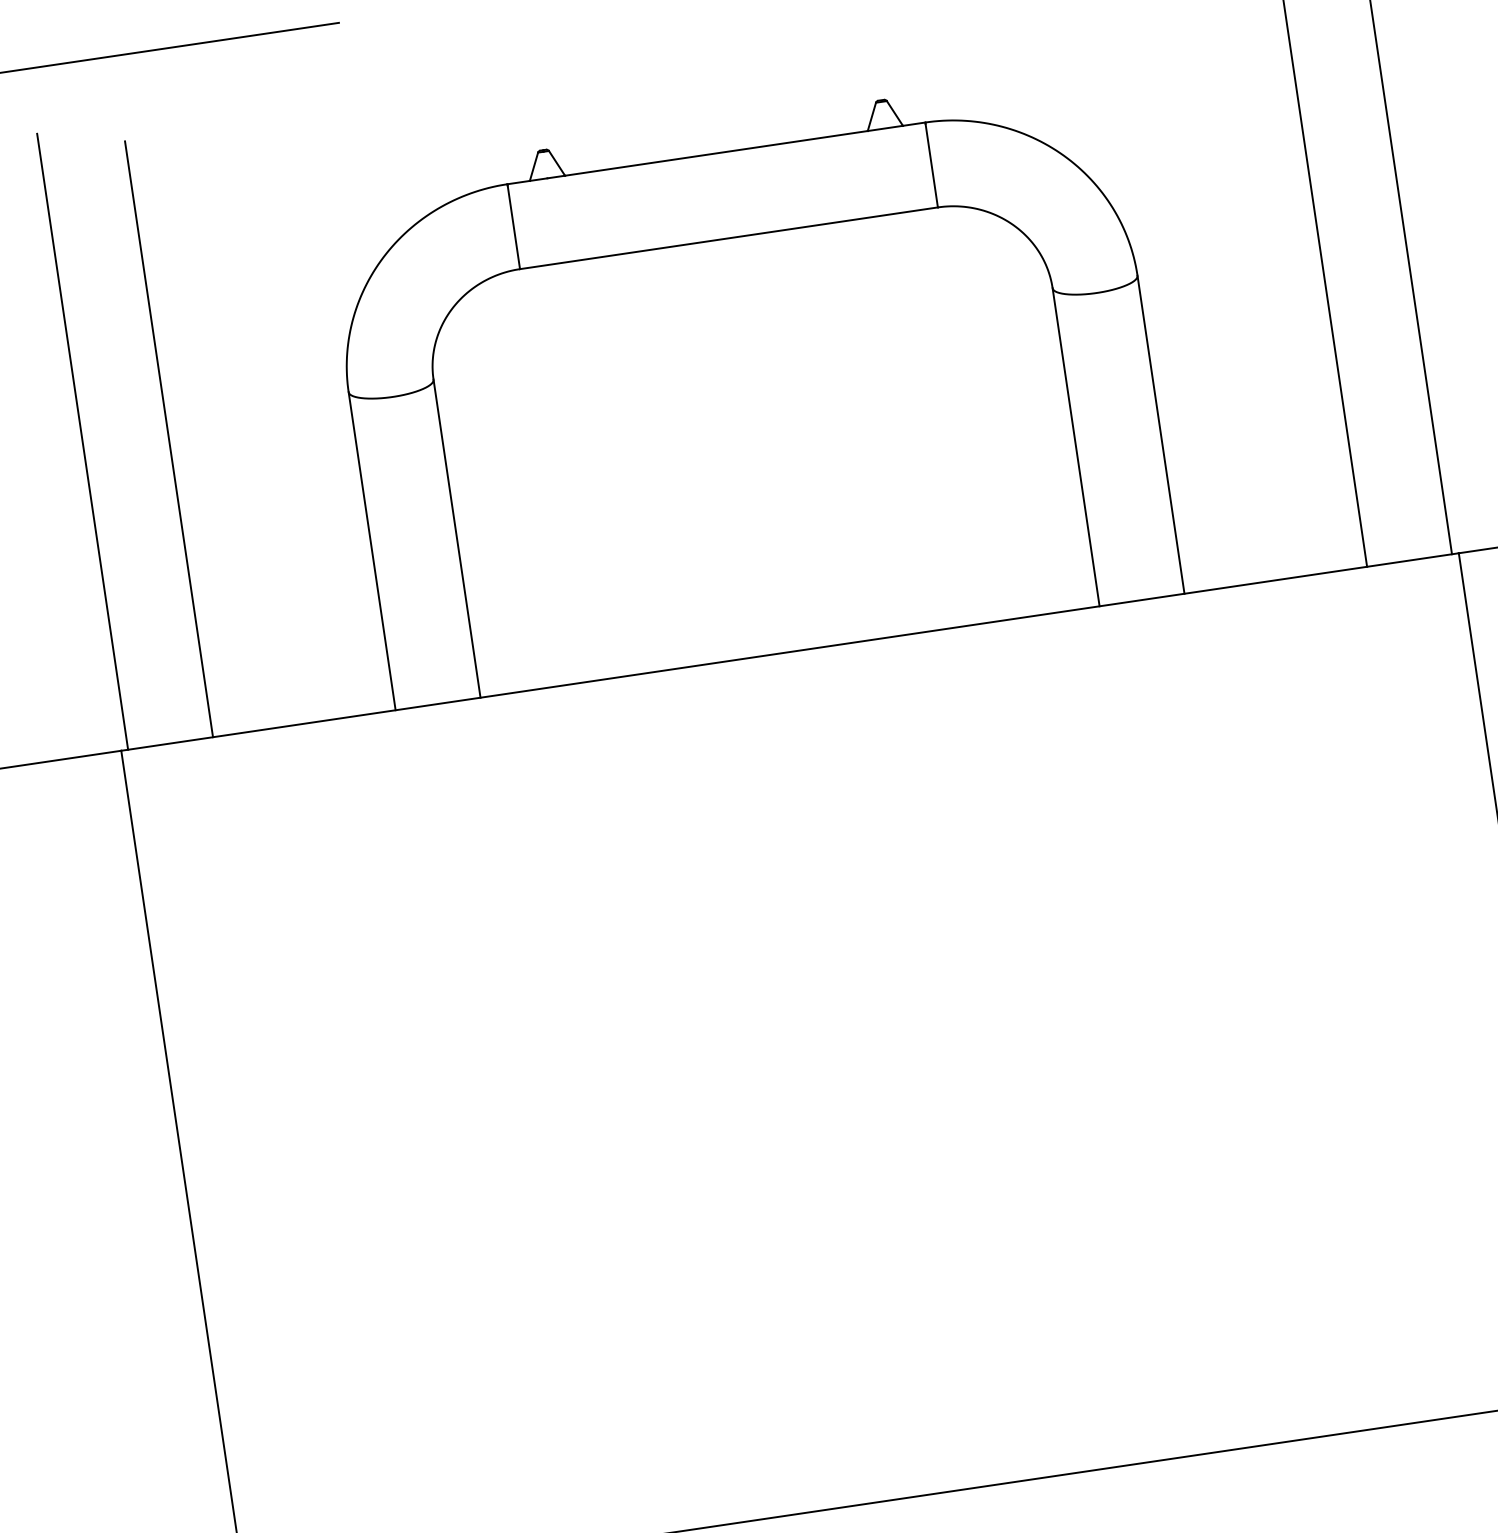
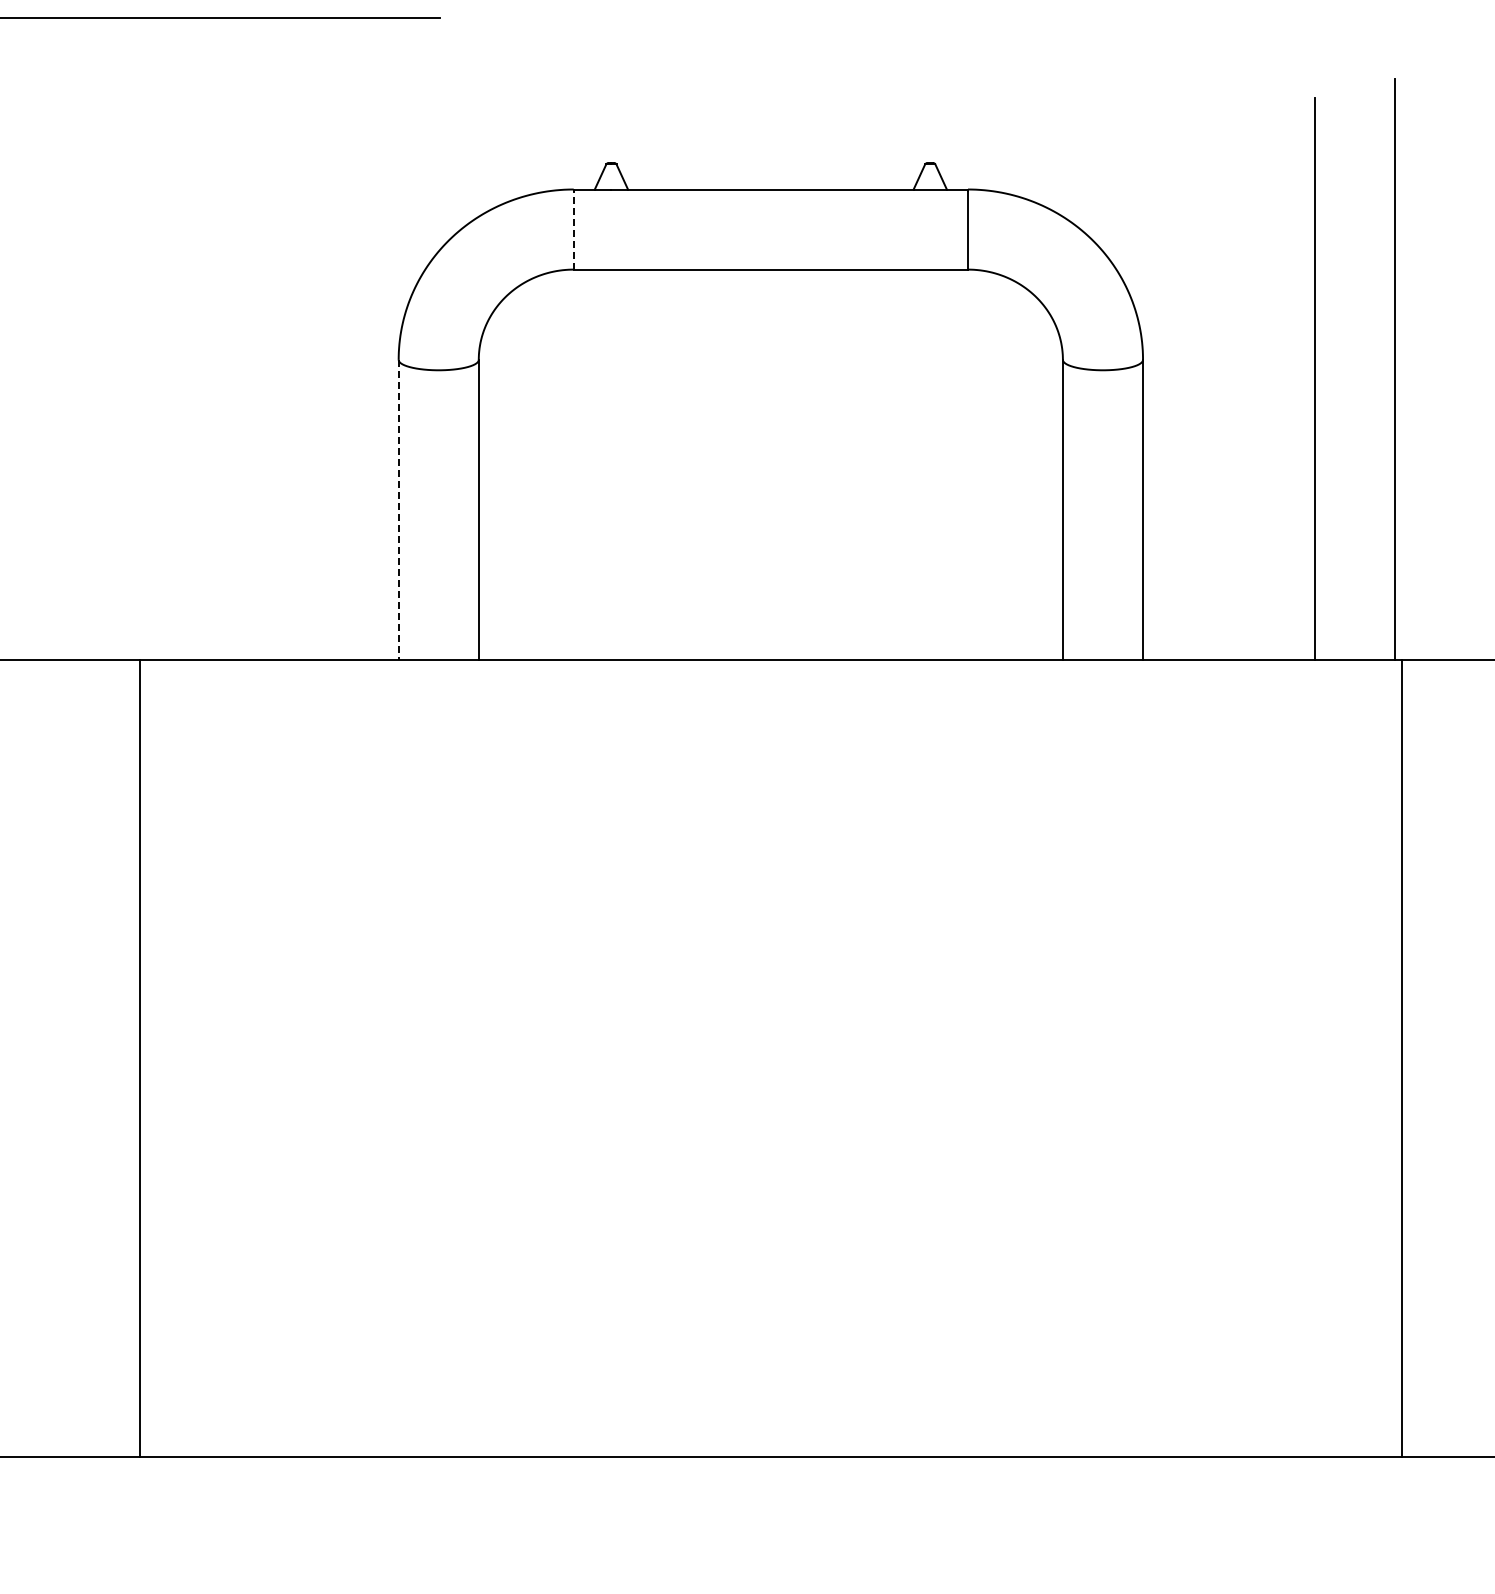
line: (513, 226) -> (573, 229), solid -> dashed
line: (169, 438) -> (226, 378), removed
line: (82, 441) -> (146, 369), removed
line: (372, 551) -> (398, 510), solid -> dashed

